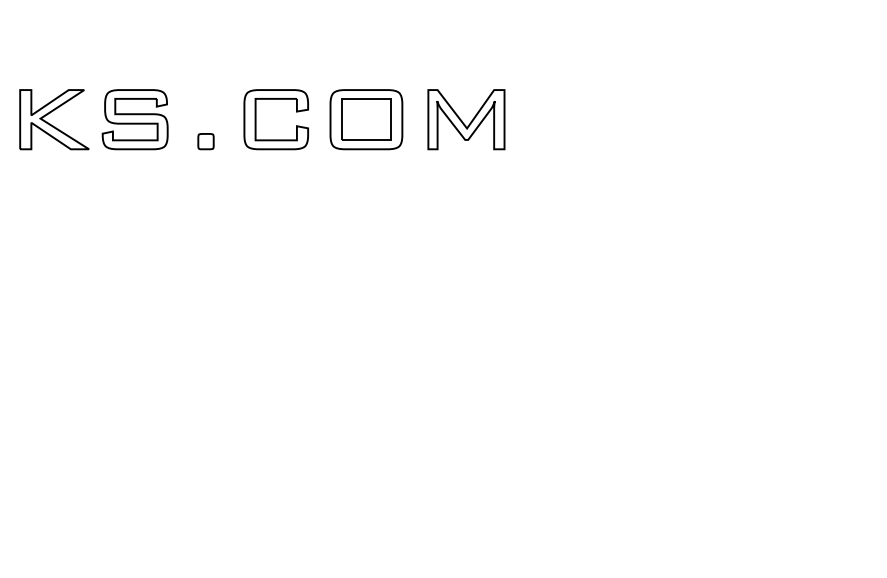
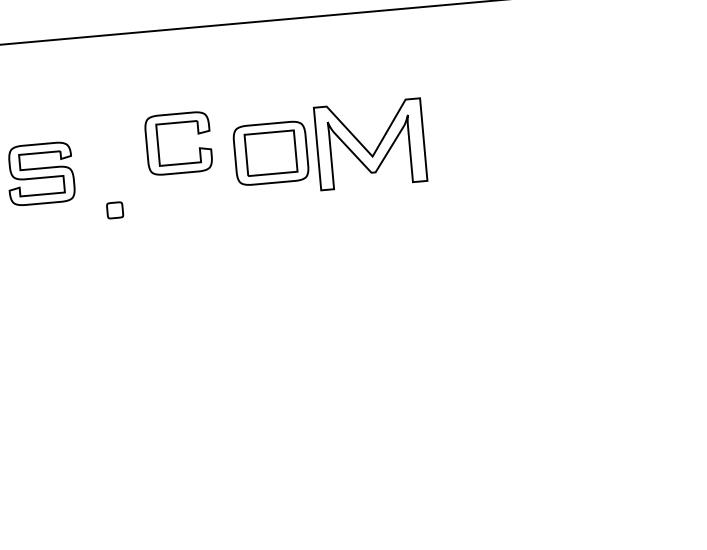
part: (256, 119) -> (158, 145), moved
part: (466, 119) -> (370, 144), size x1.4
part: (205, 141) -> (114, 210), moved

